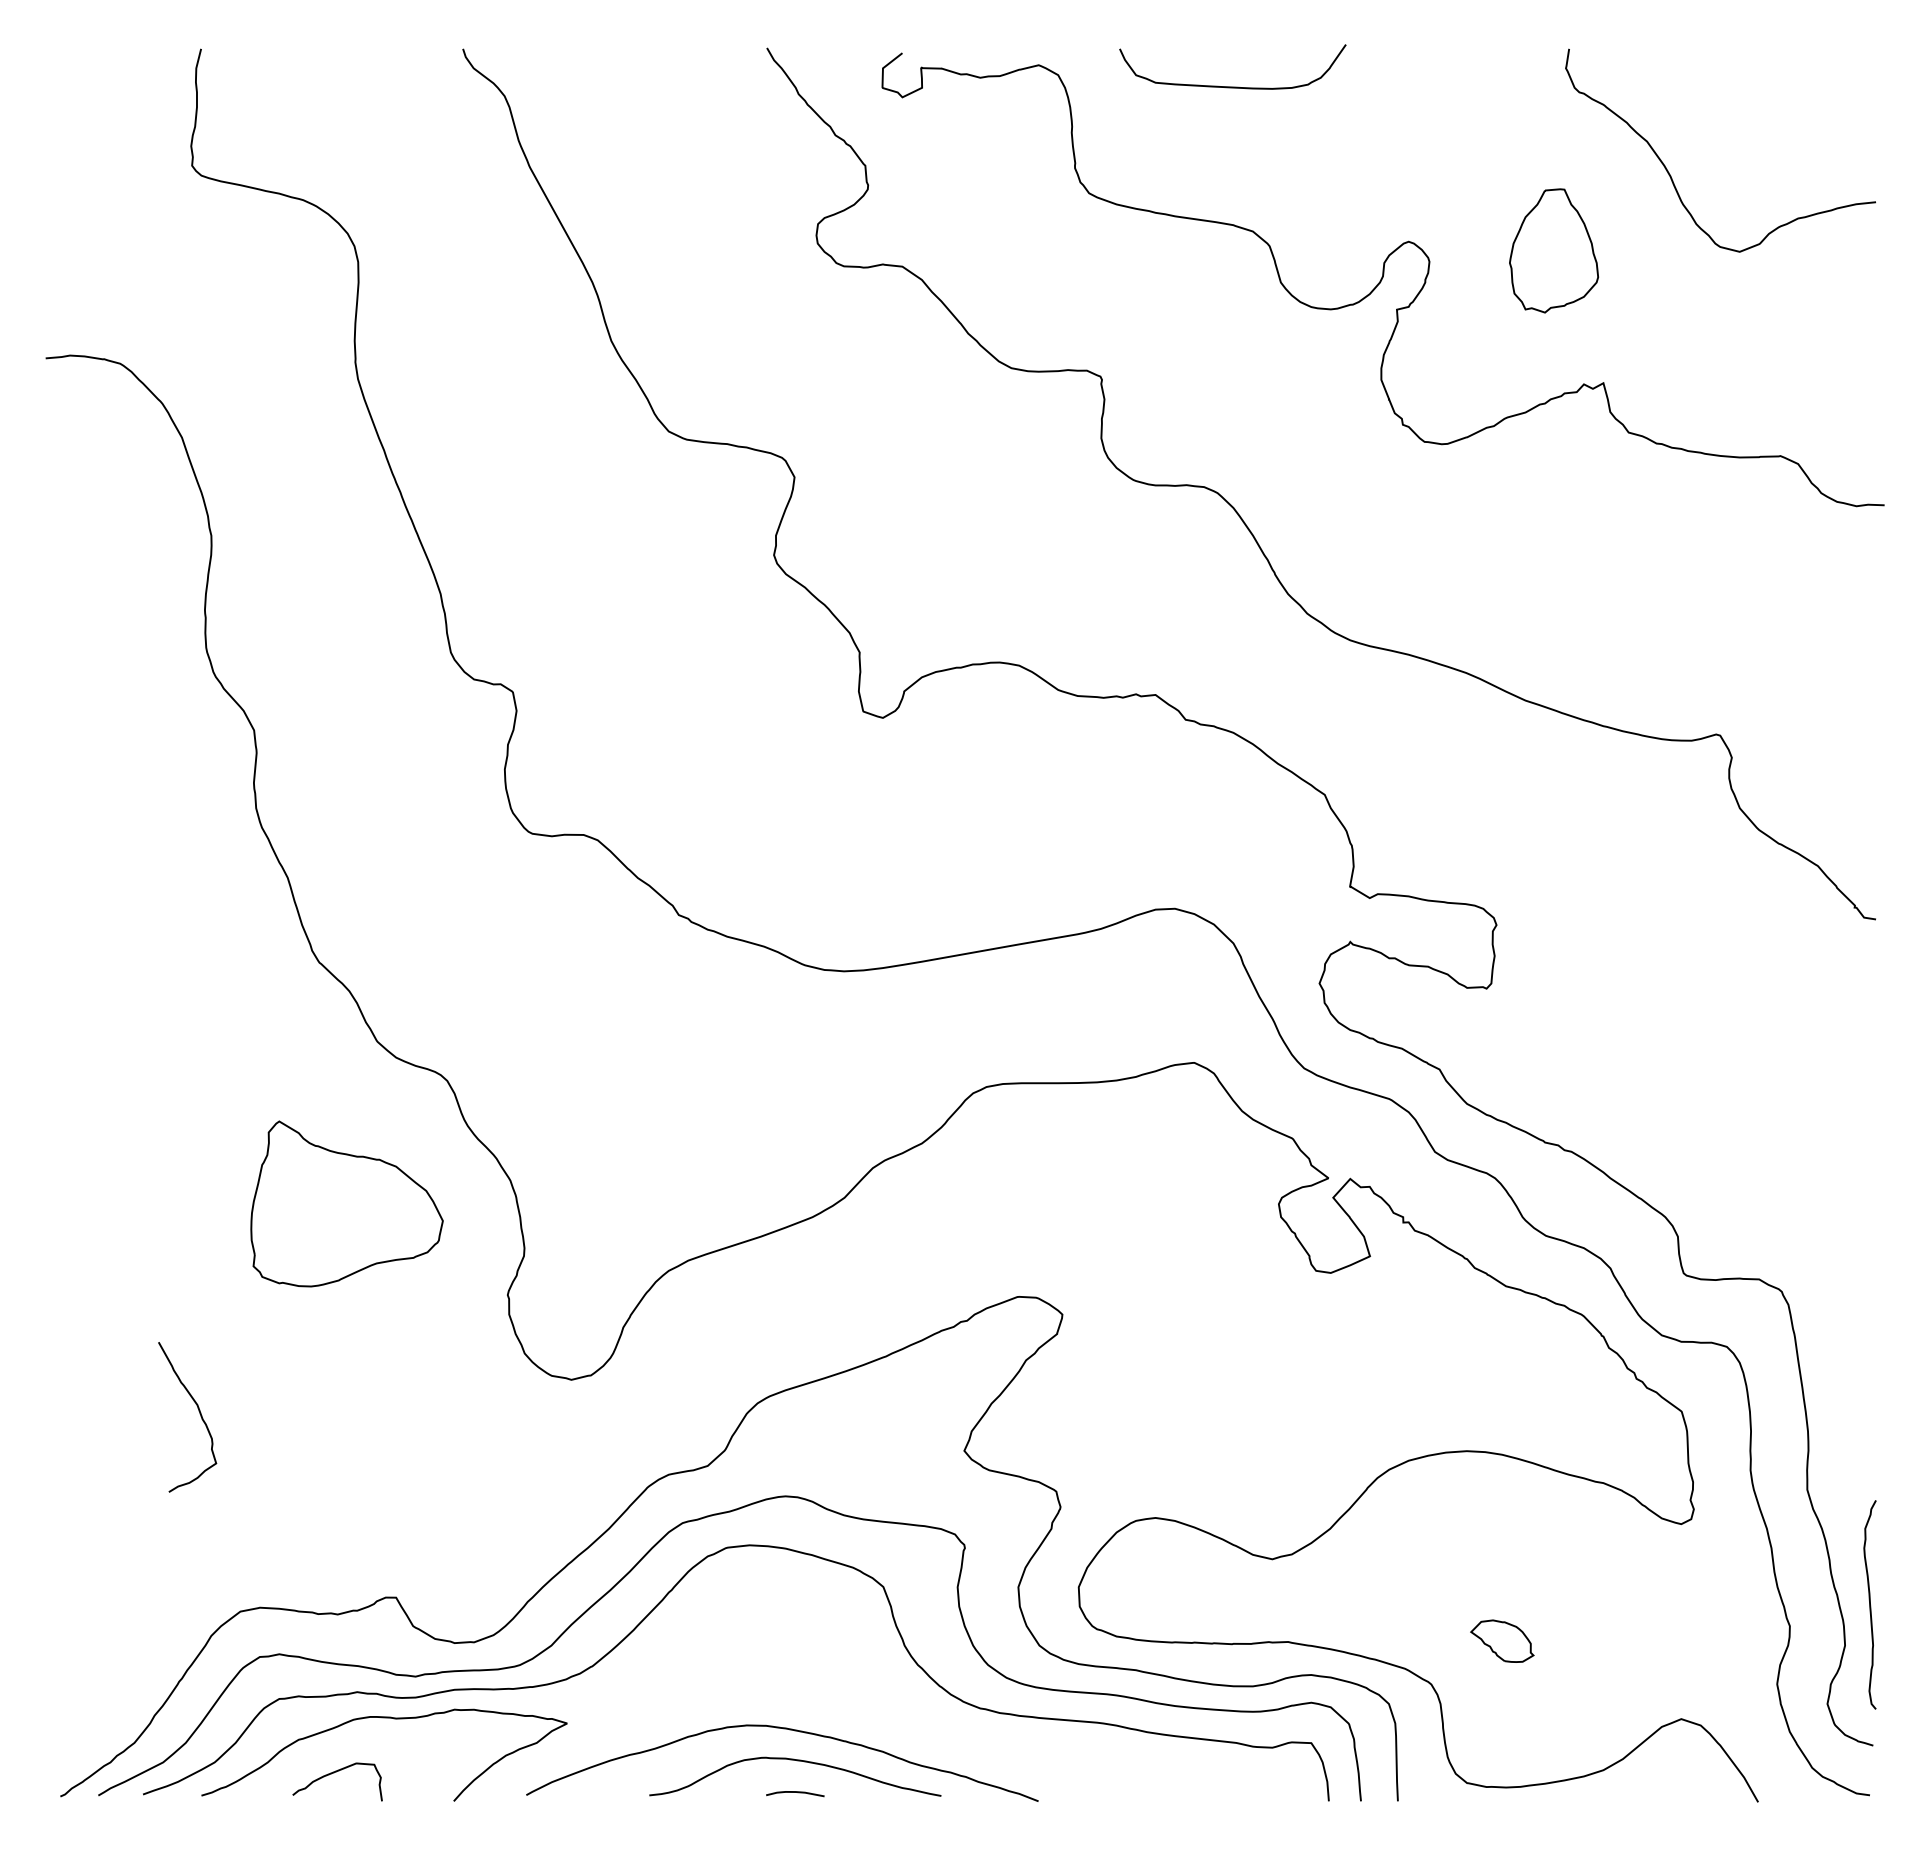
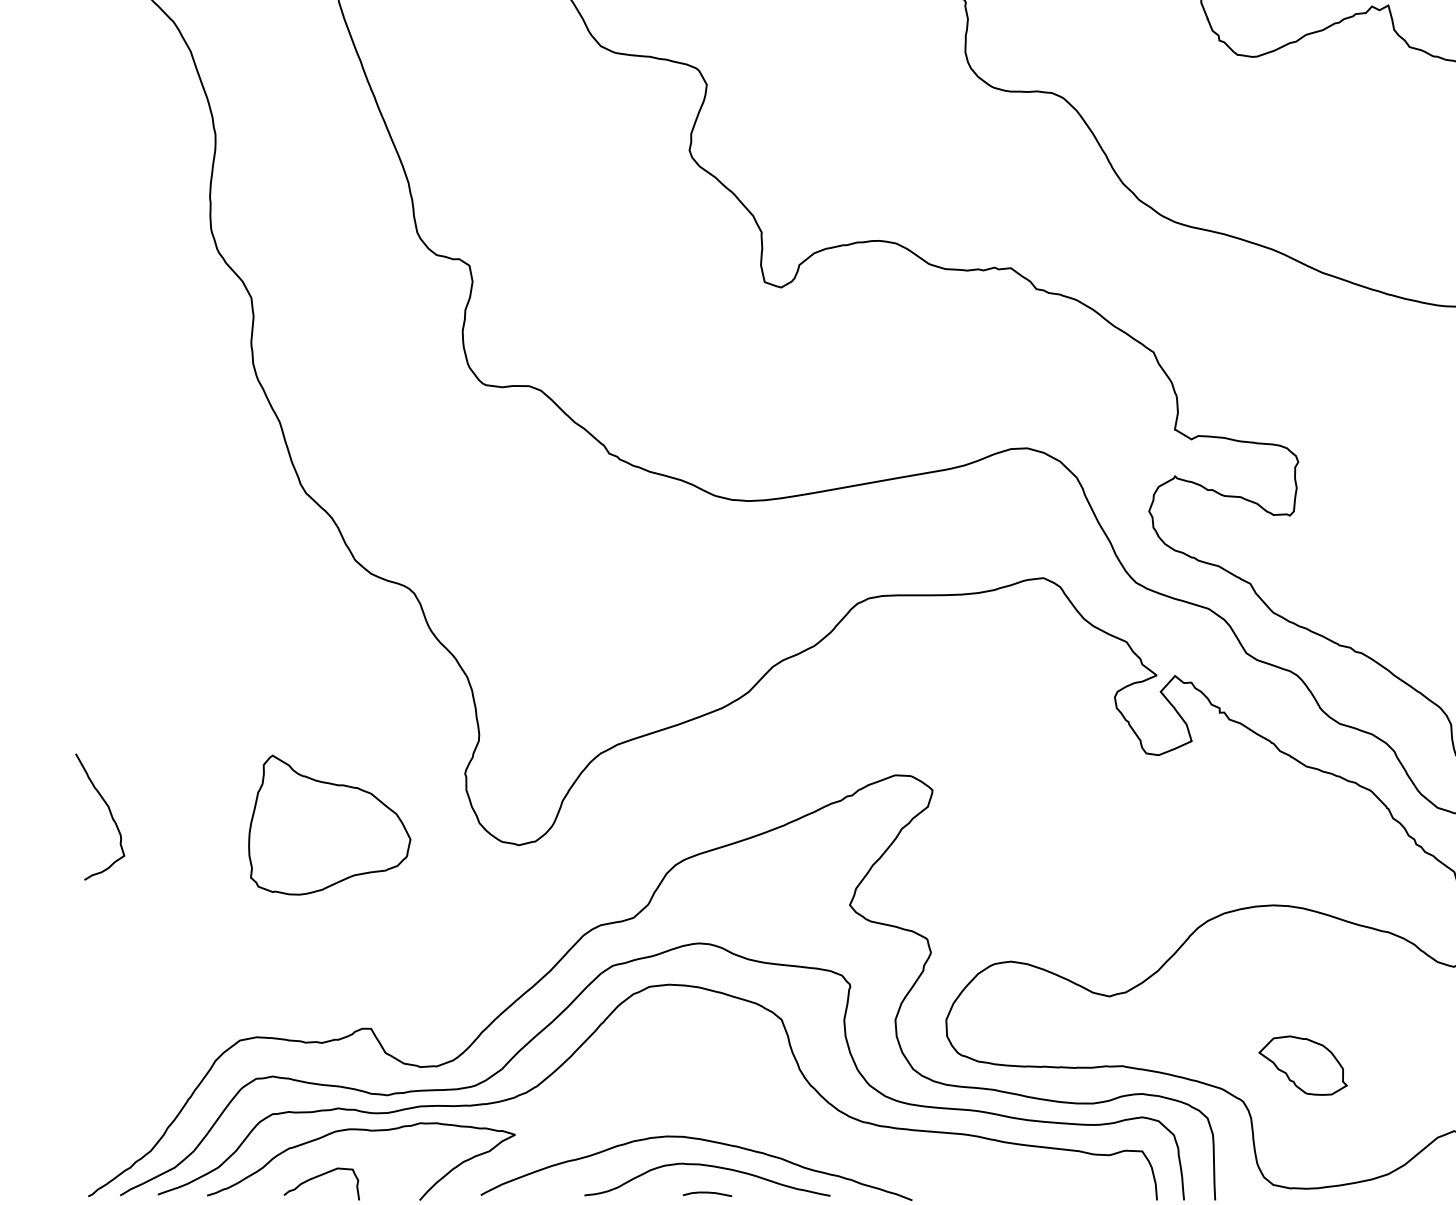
part: (346, 1203) -> (329, 824), moved
curve: (199, 1414) -> (110, 814), moved
part: (1502, 1640) -> (1303, 1064), size x1.67

